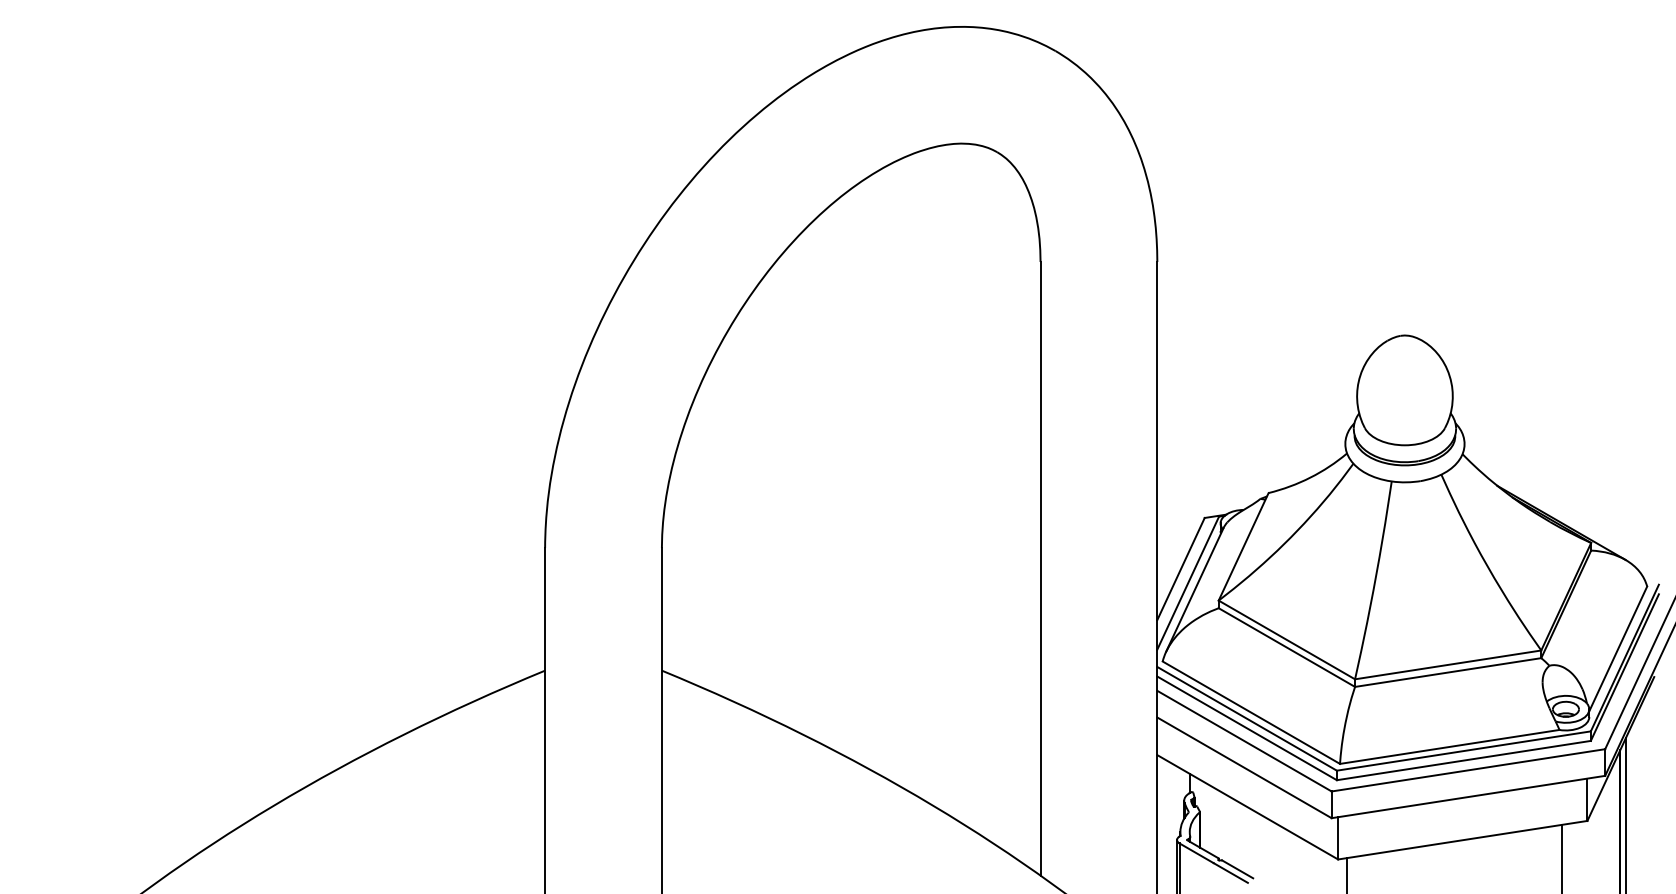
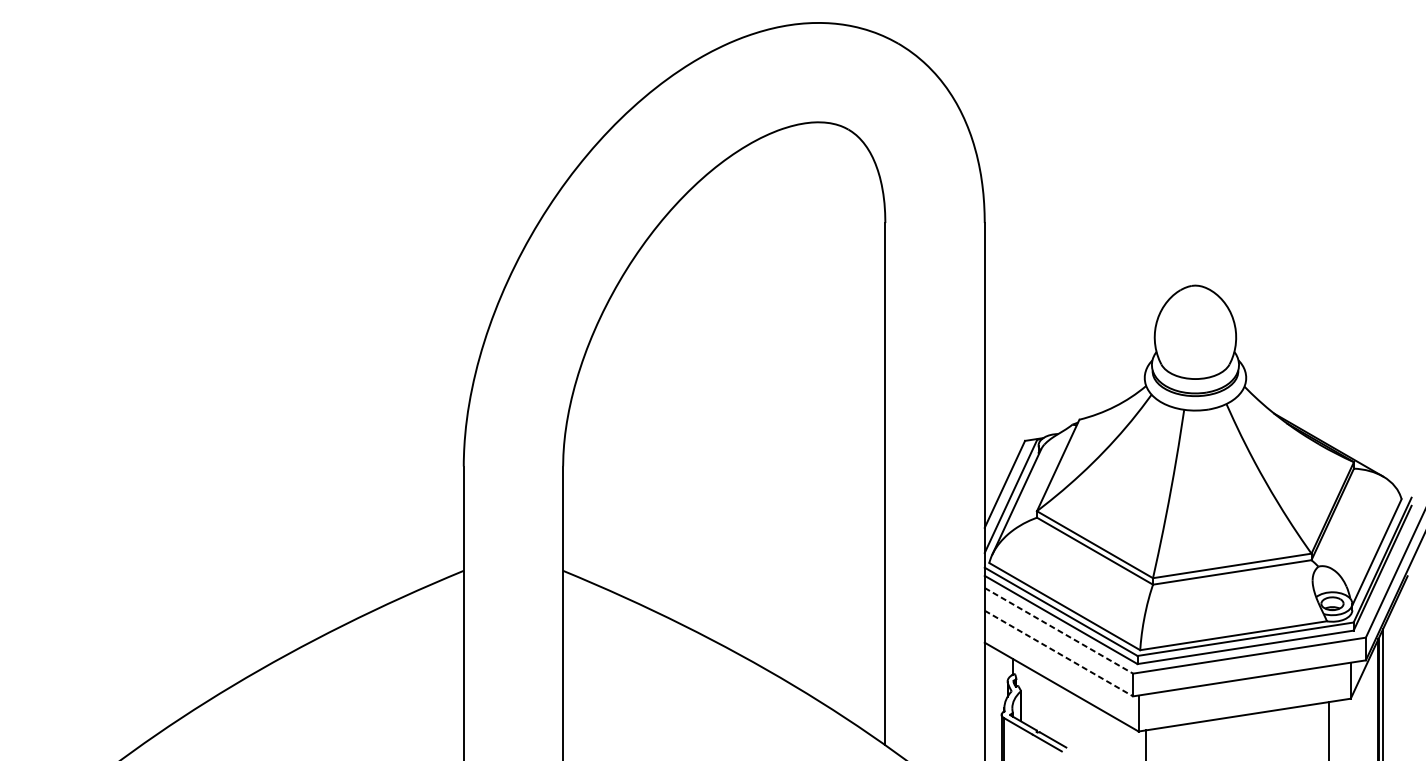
line: (1244, 741) -> (1058, 631), solid -> dashed
line: (1244, 767) -> (1058, 653), solid -> dashed

